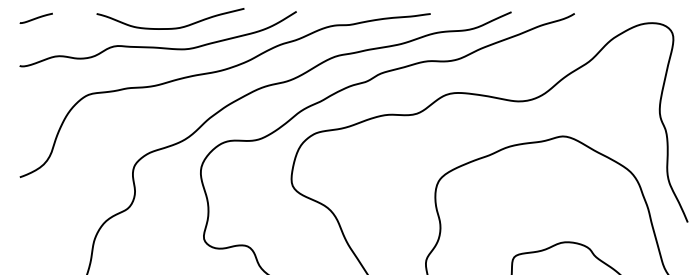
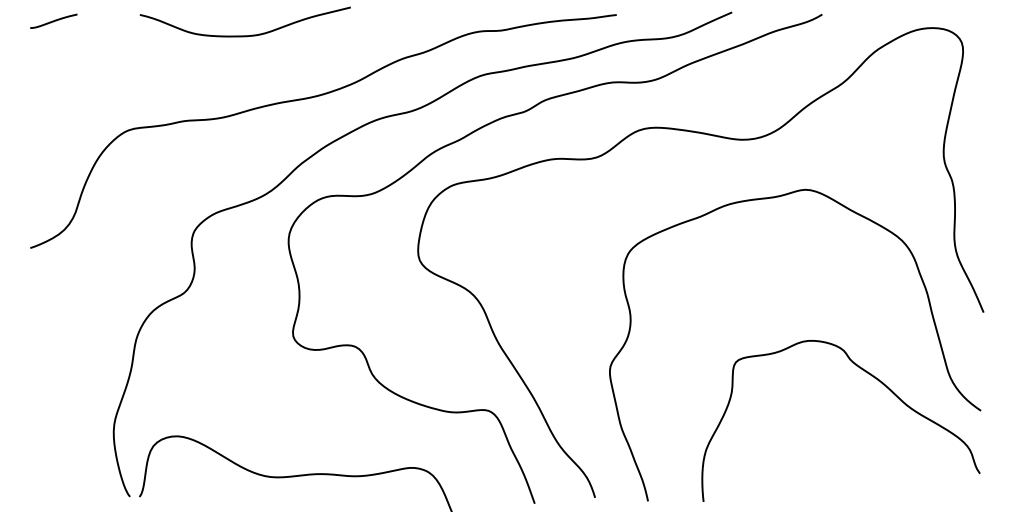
curve: (158, 47) -> (227, 62), removed

